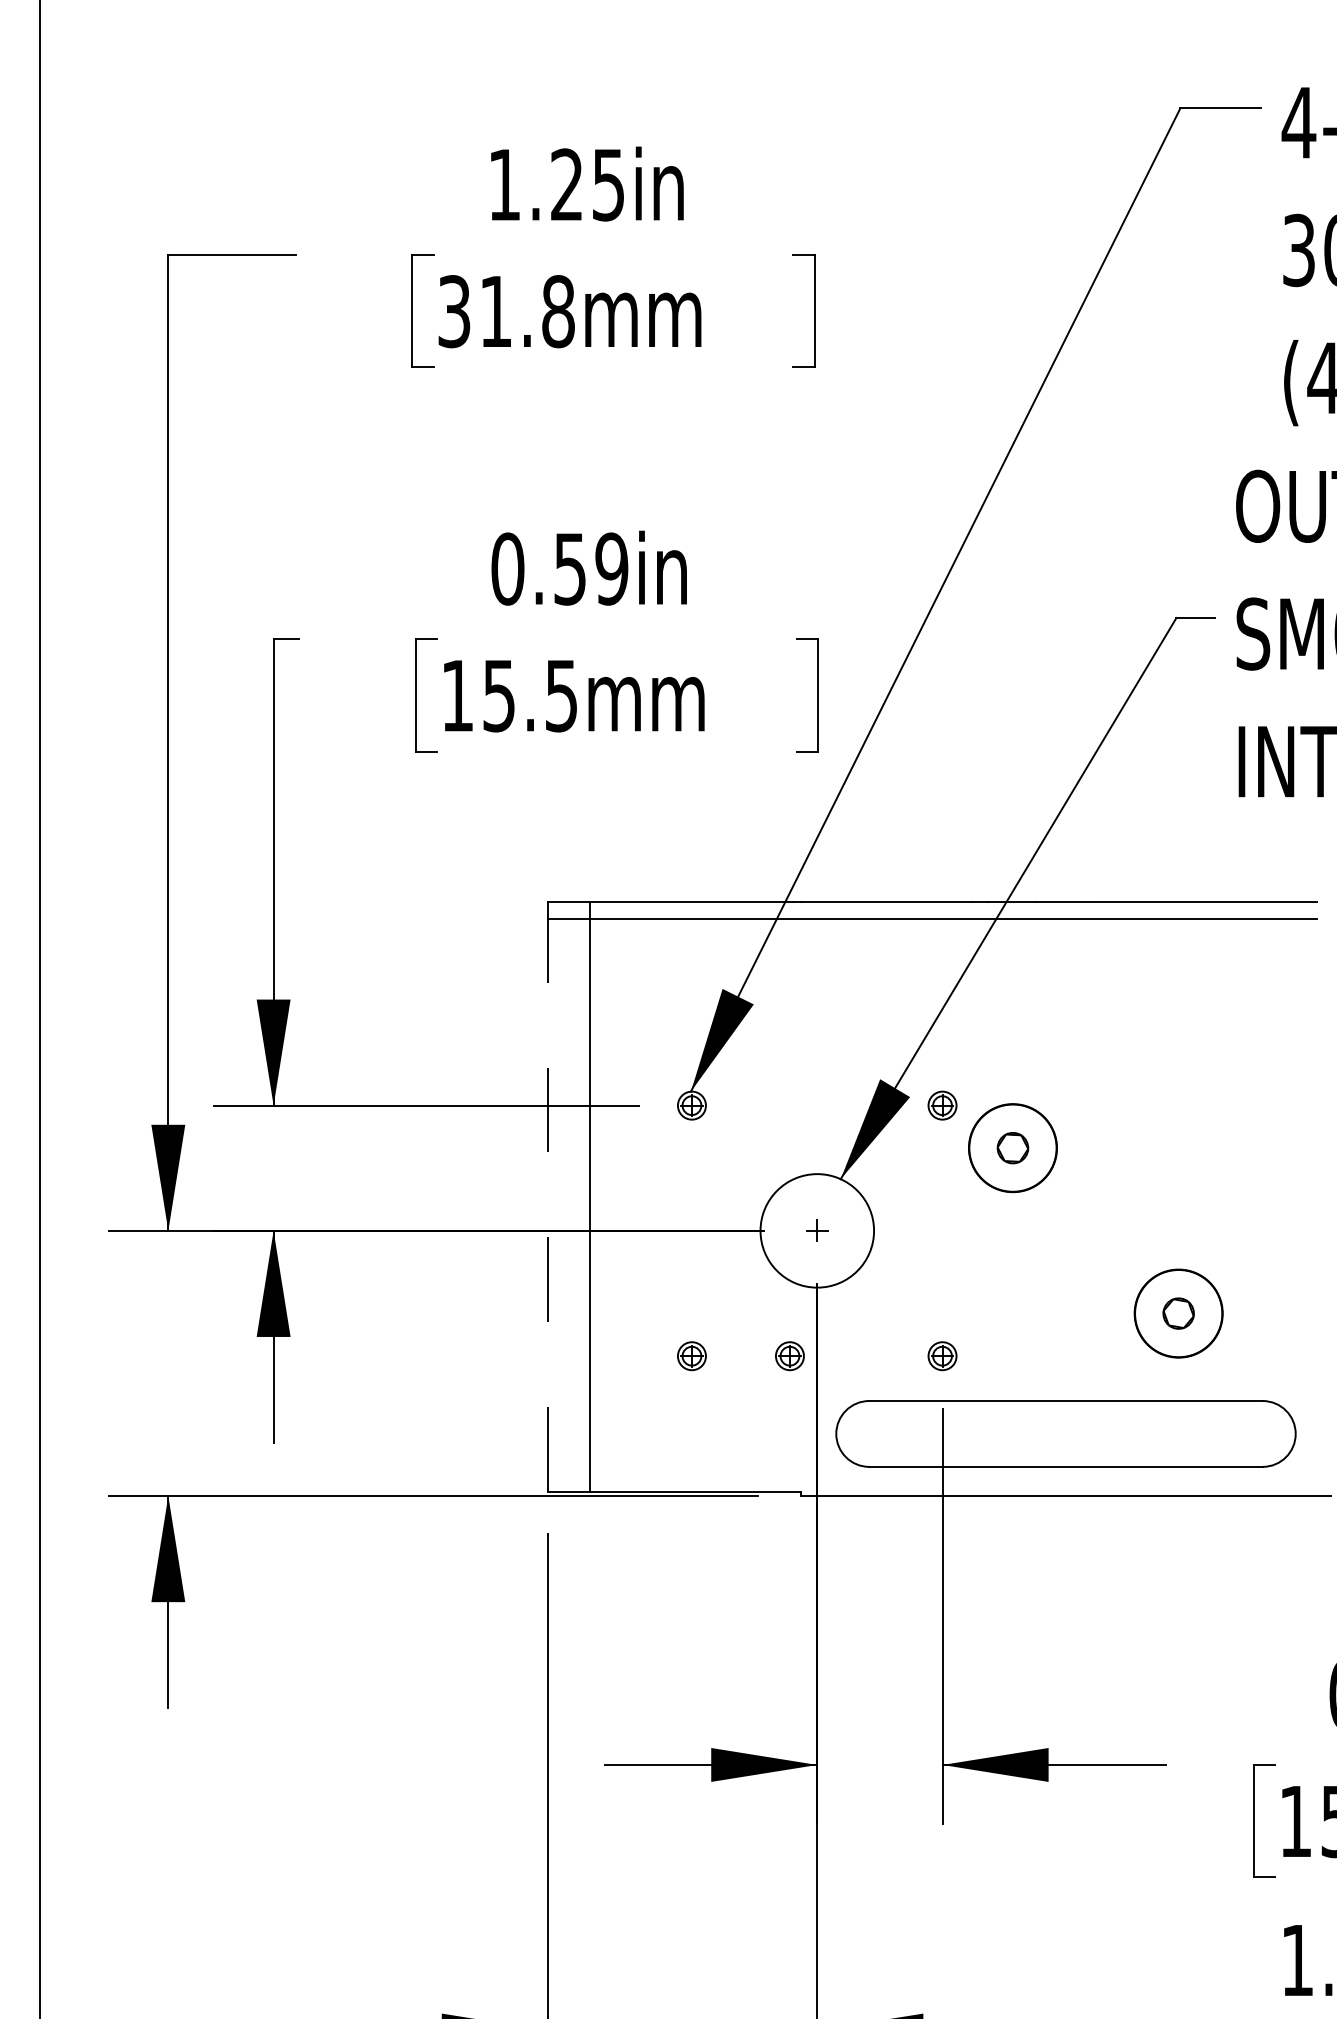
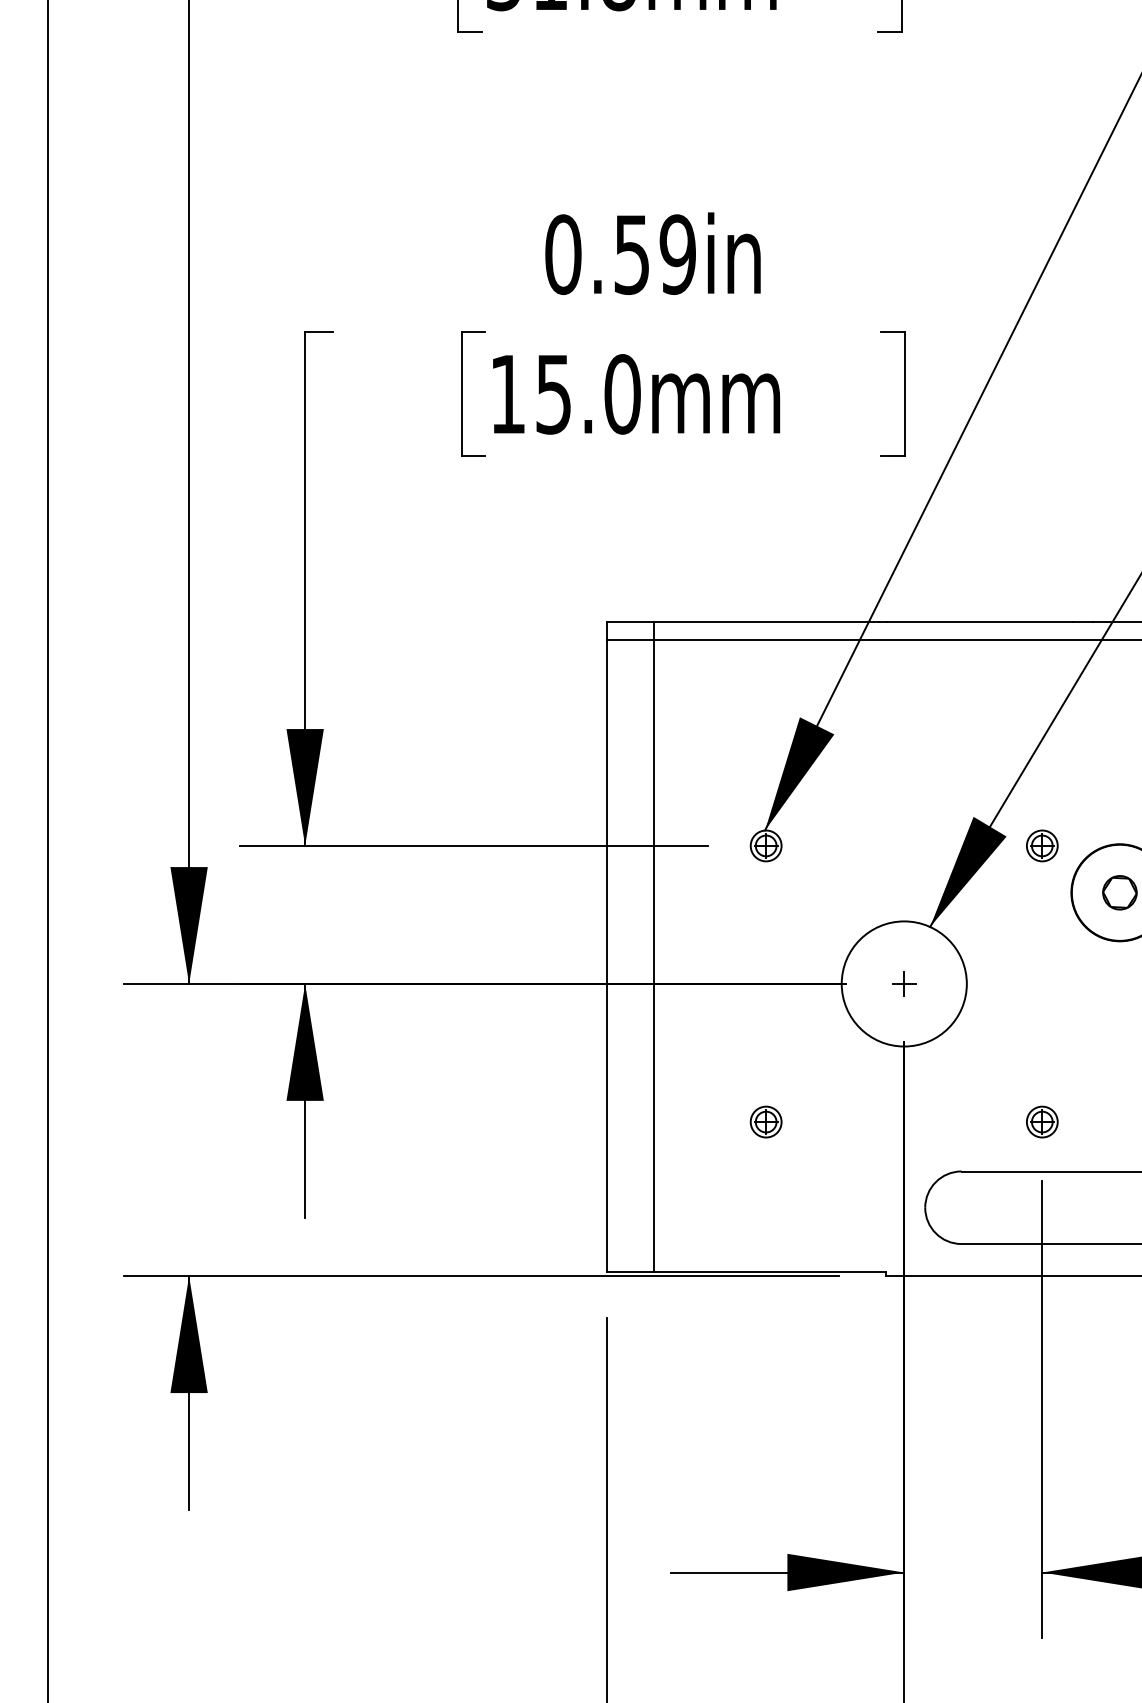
text: (561, 695) -> (622, 393), 15.5mm -> 15.0mm
line: (547, 1204) -> (606, 954), dashed -> solid
part: (789, 1356) -> (873, 1122), removed

